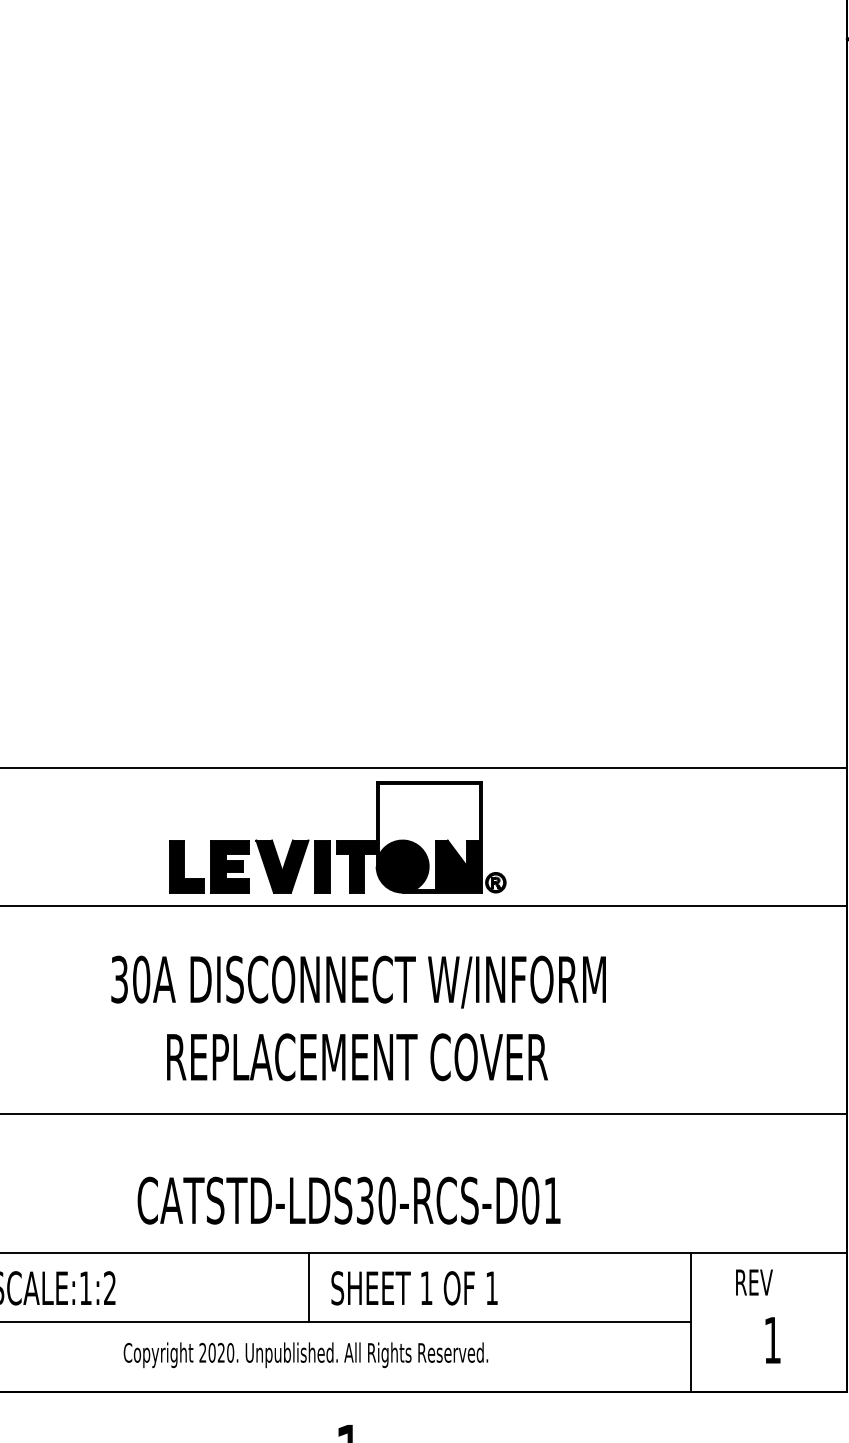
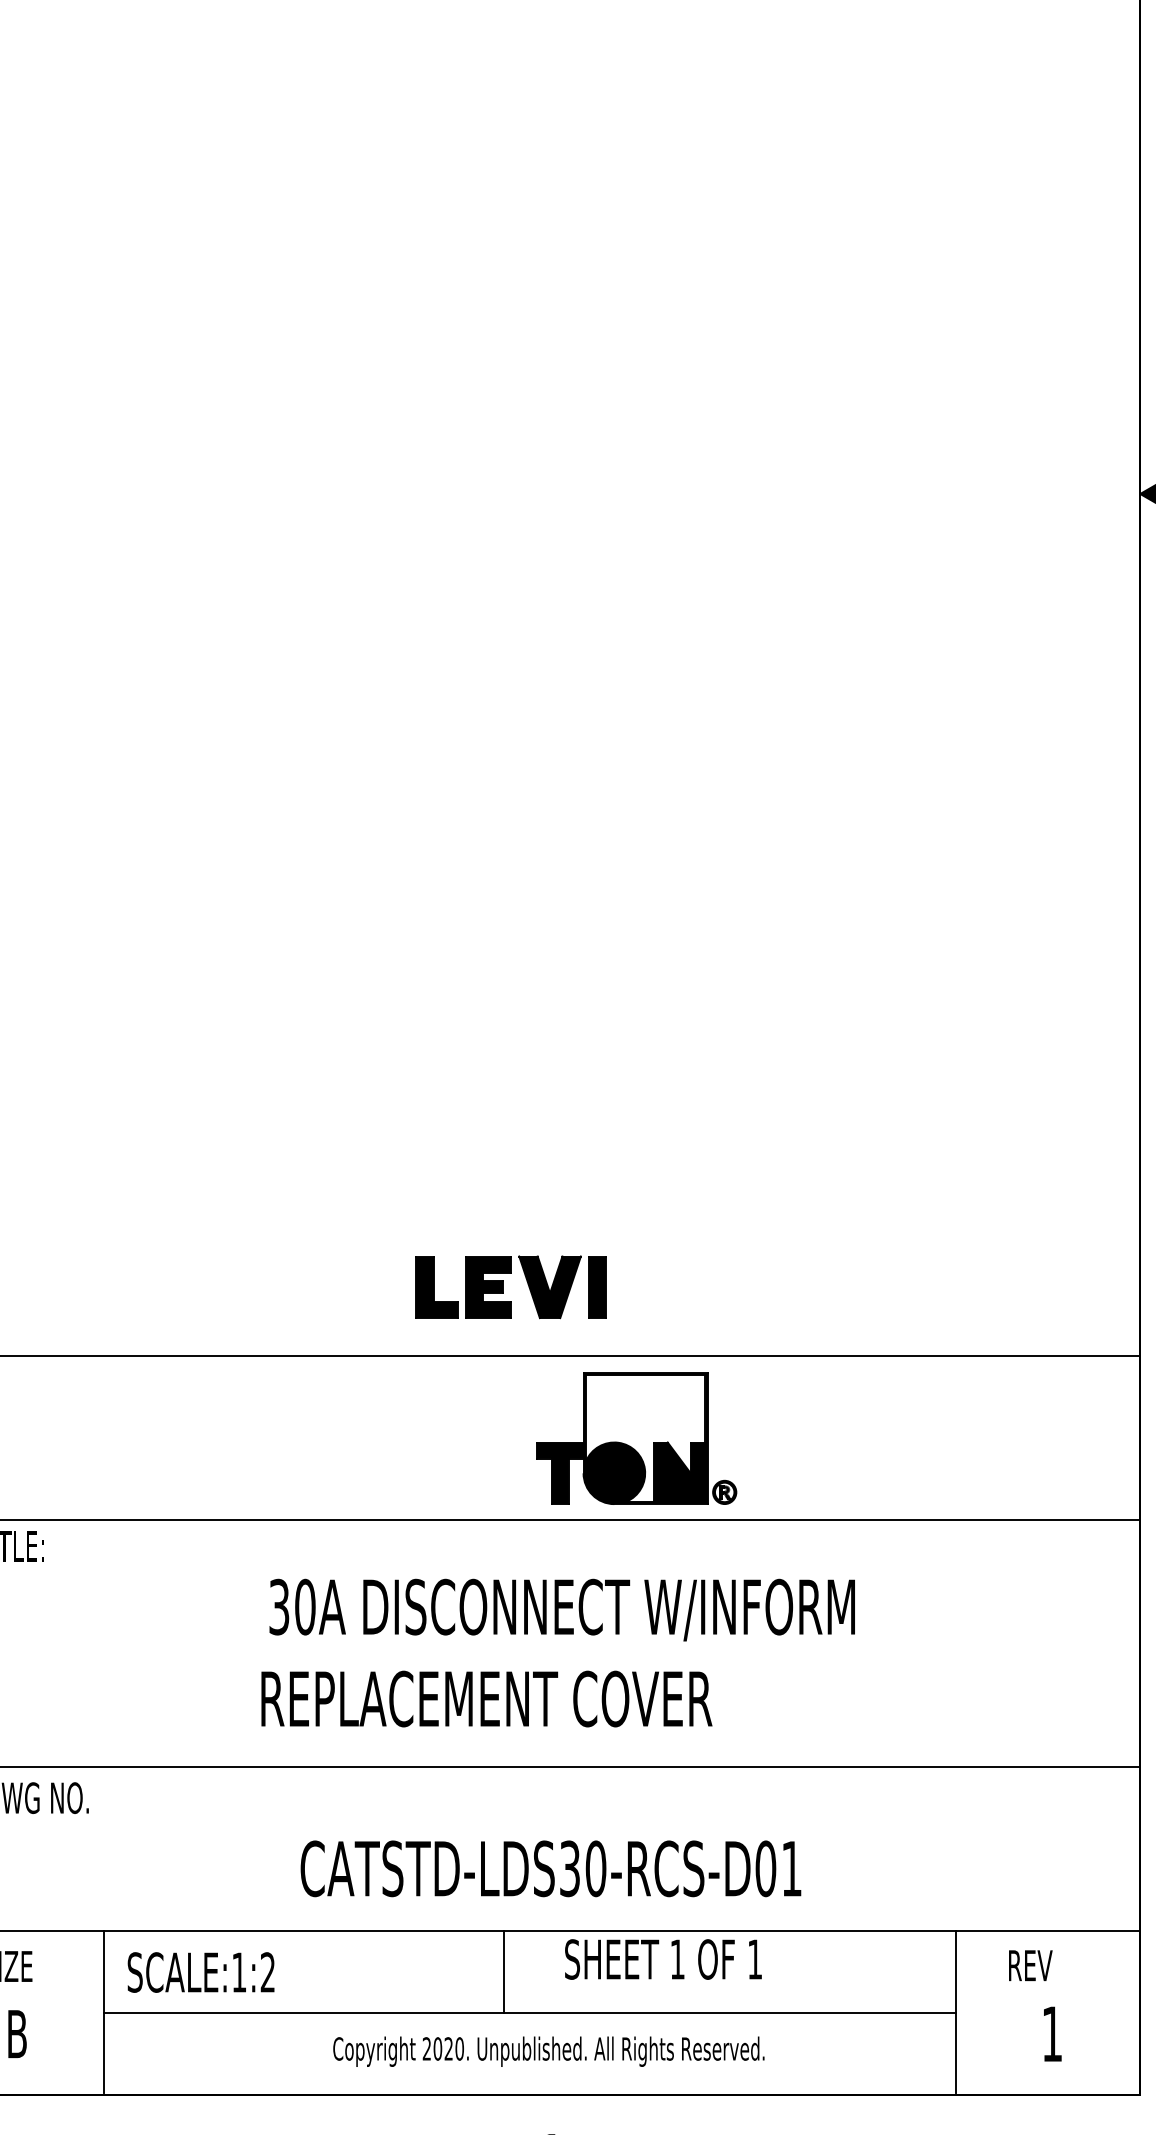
part: (243, 866) -> (503, 1287), moved
text: (357, 1056) -> (486, 1698), moved
text: (414, 1288) -> (663, 1959), moved
text: (305, 1355) -> (548, 2051), moved

